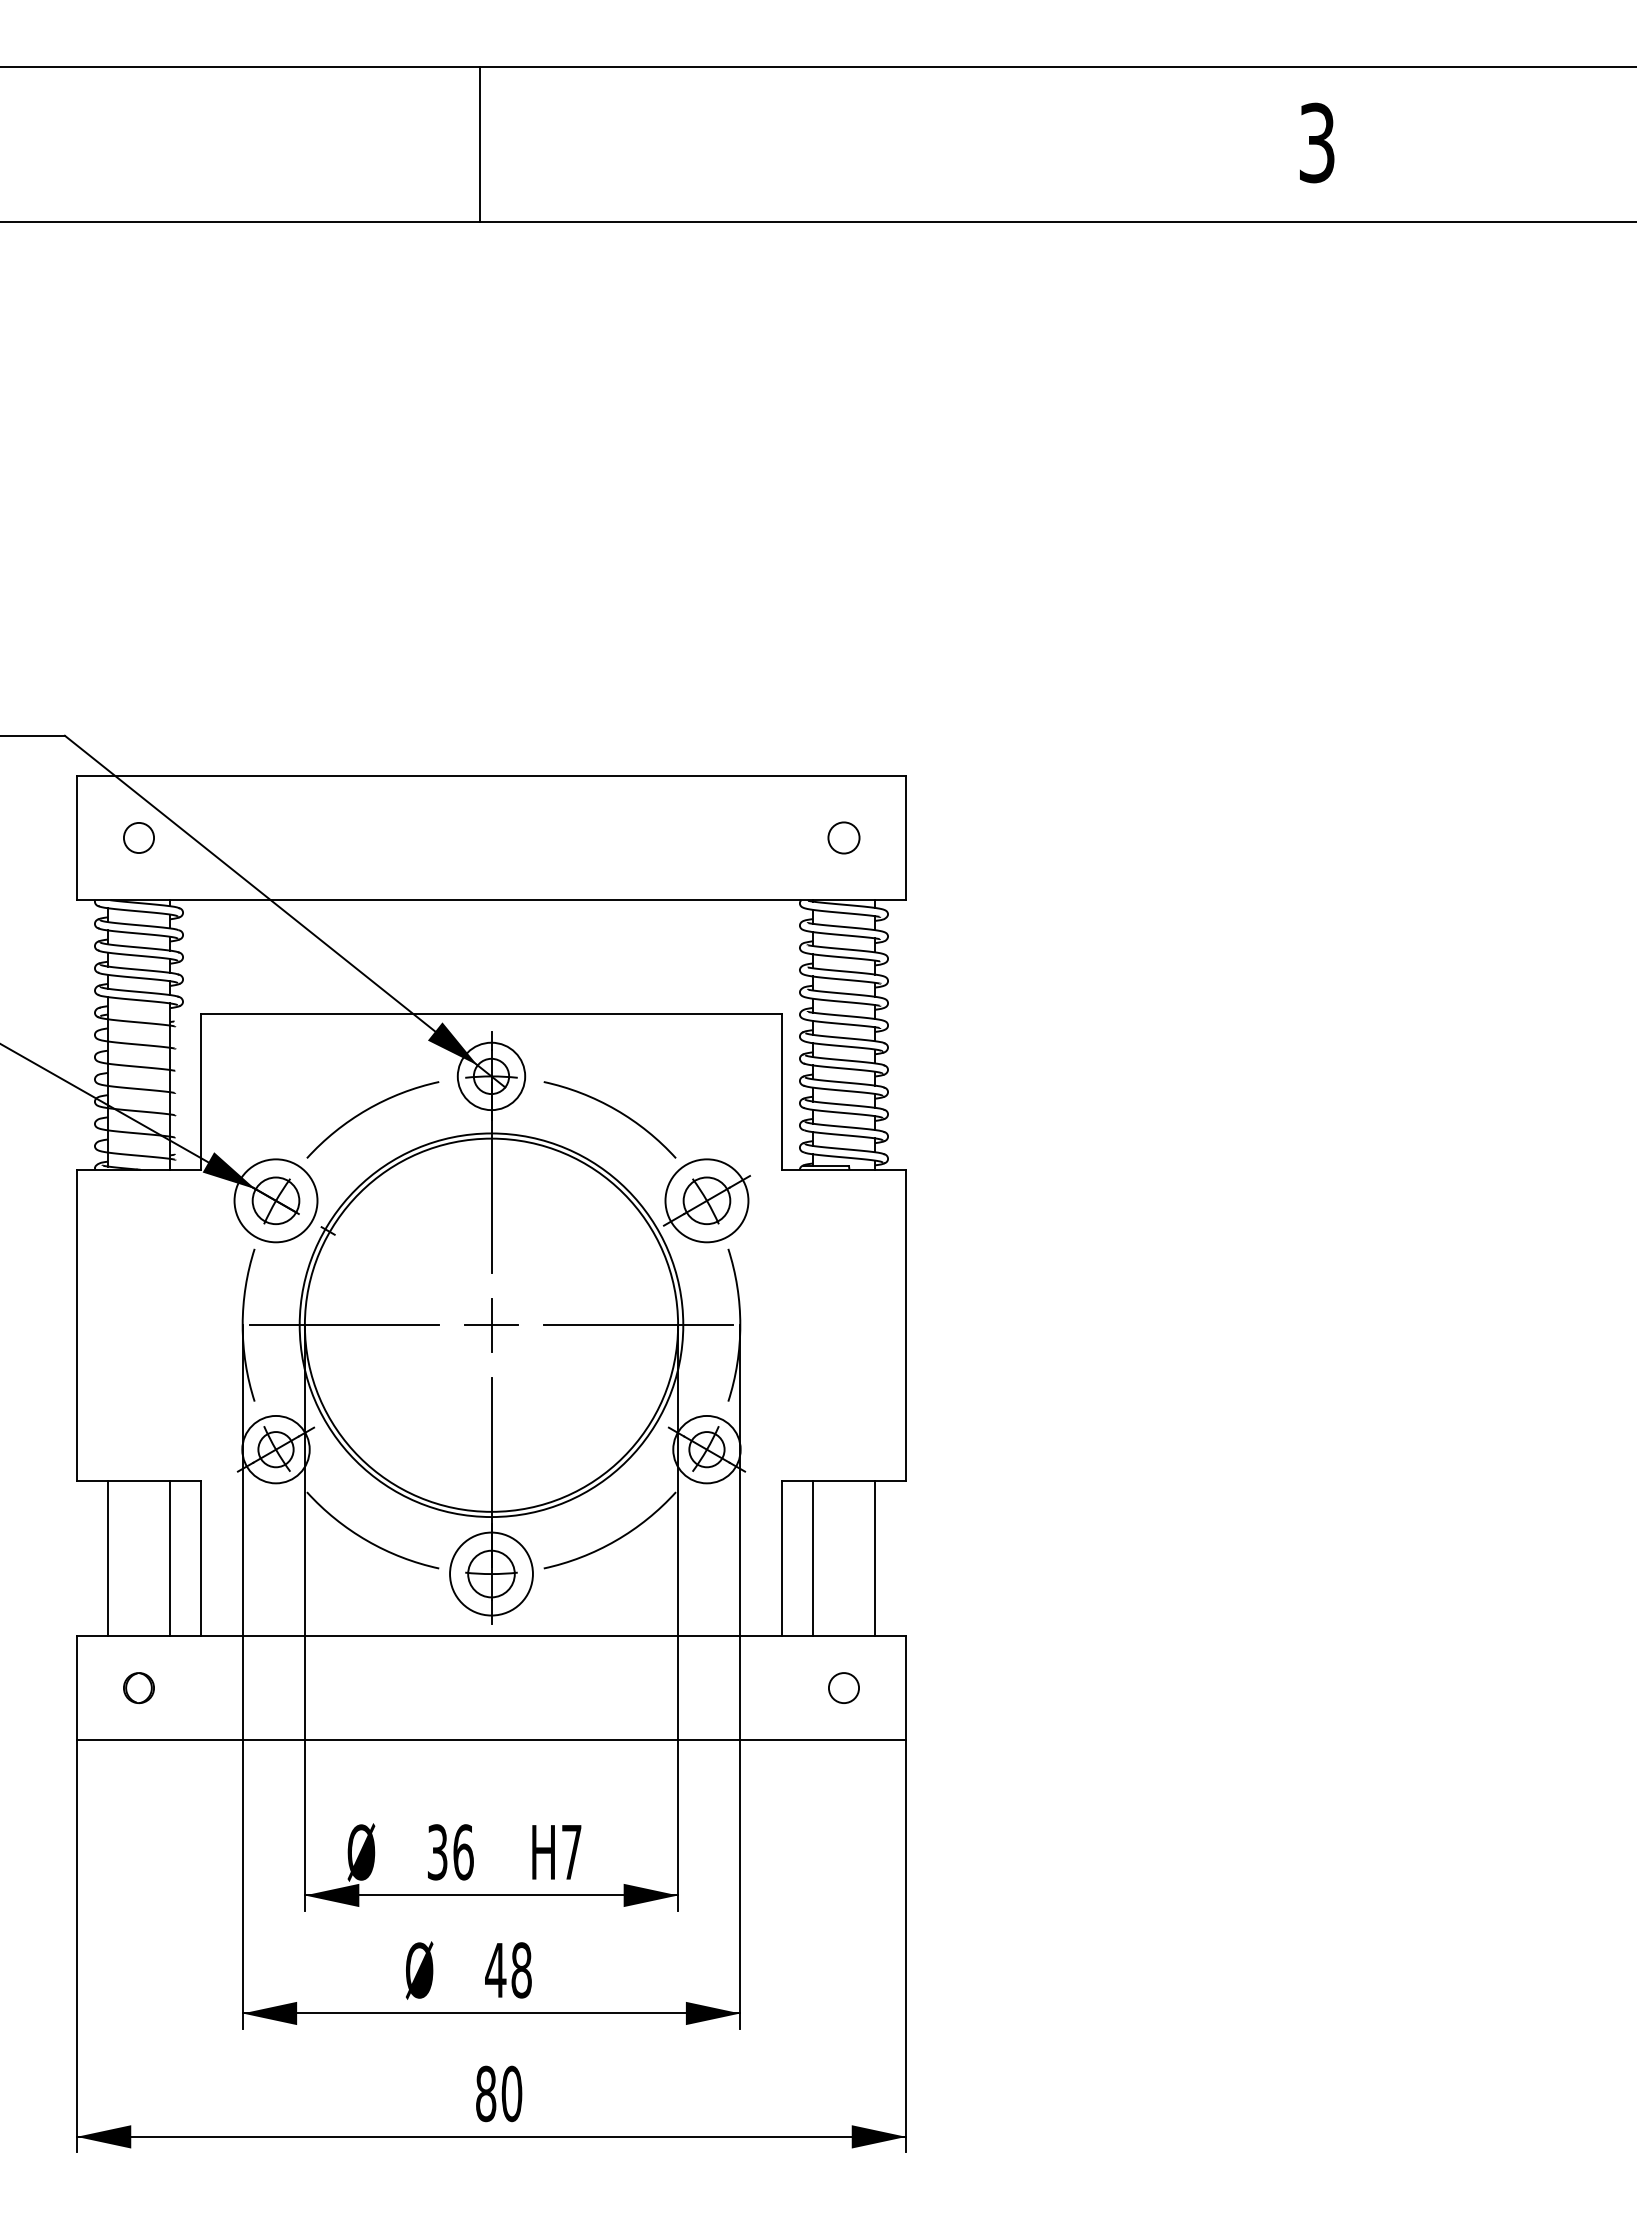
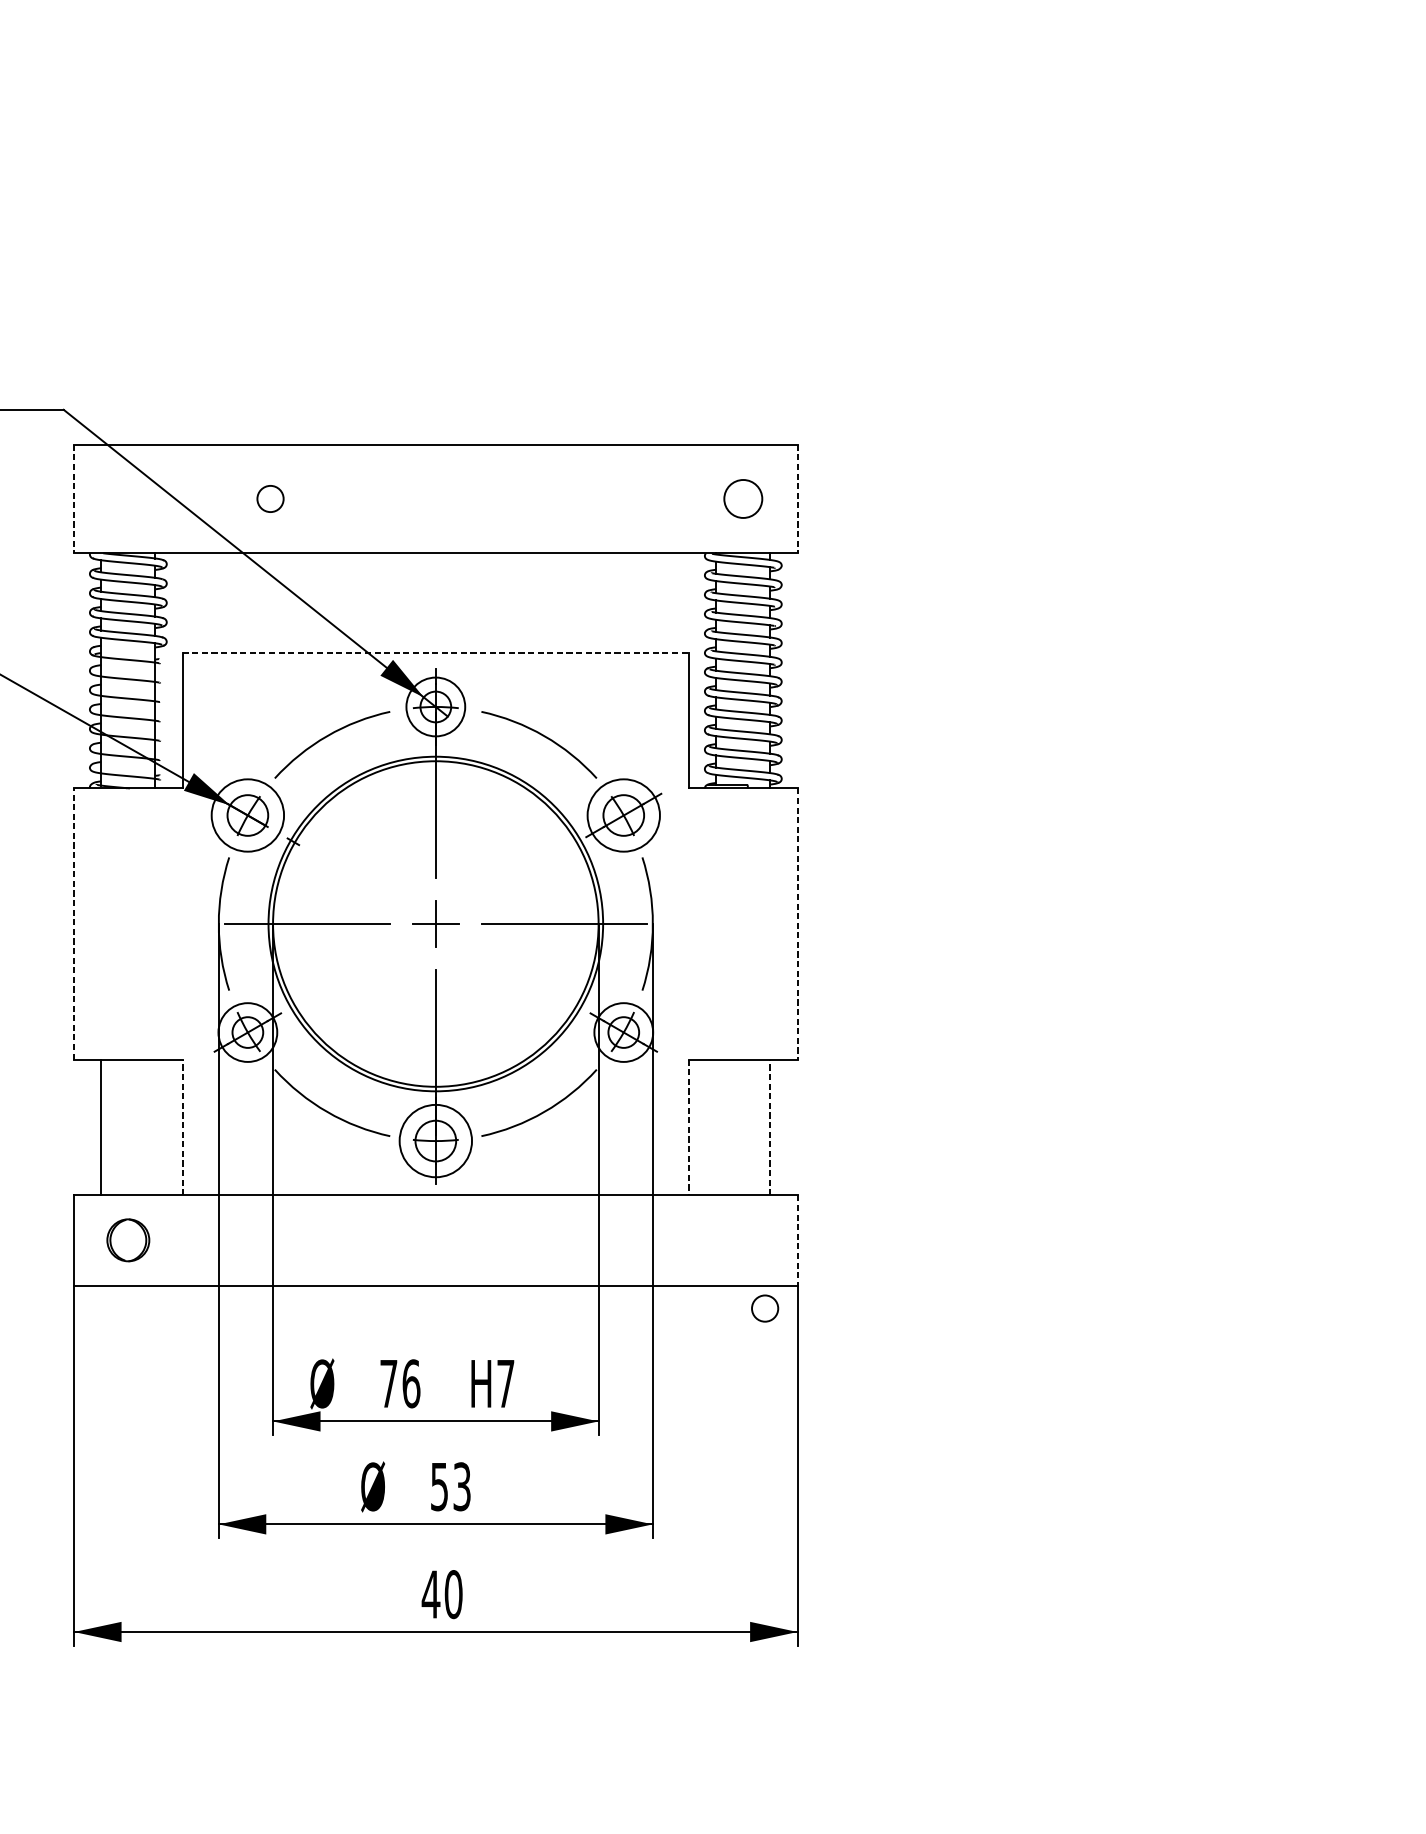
circle: (138, 837) -> (270, 498), moved
circle: (843, 837) -> (742, 498), size x1.4
line: (76, 838) -> (73, 499), solid -> dashed
line: (906, 838) -> (797, 499), solid -> dashed
line: (492, 1014) -> (436, 652), solid -> dashed
line: (76, 1325) -> (73, 924), solid -> dashed
line: (906, 1325) -> (797, 924), solid -> dashed
line: (170, 1558) -> (155, 1127), removed
line: (201, 1558) -> (182, 1127), solid -> dashed
line: (781, 1558) -> (688, 1127), solid -> dashed
line: (812, 1558) -> (715, 1127), removed
line: (875, 1558) -> (770, 1127), solid -> dashed
circle: (843, 1687) -> (764, 1308), moved
part: (138, 1688) -> (127, 1240), size x1.6
line: (906, 1688) -> (797, 1240), solid -> dashed
text: (437, 1852) -> (388, 1383), 36 -> 76
text: (508, 1970) -> (450, 1486), 48 -> 53
text: (485, 2093) -> (430, 1594), 80 -> 40

